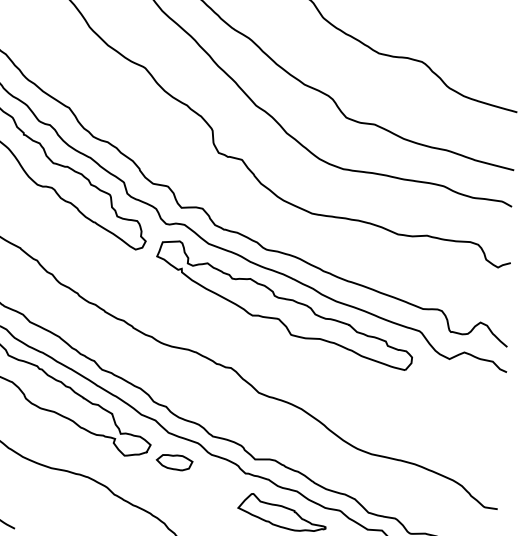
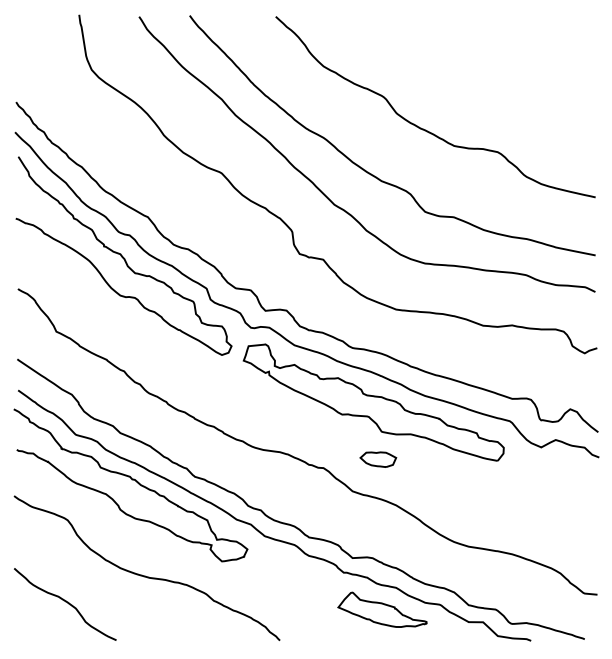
part: (174, 462) -> (378, 459), moved

